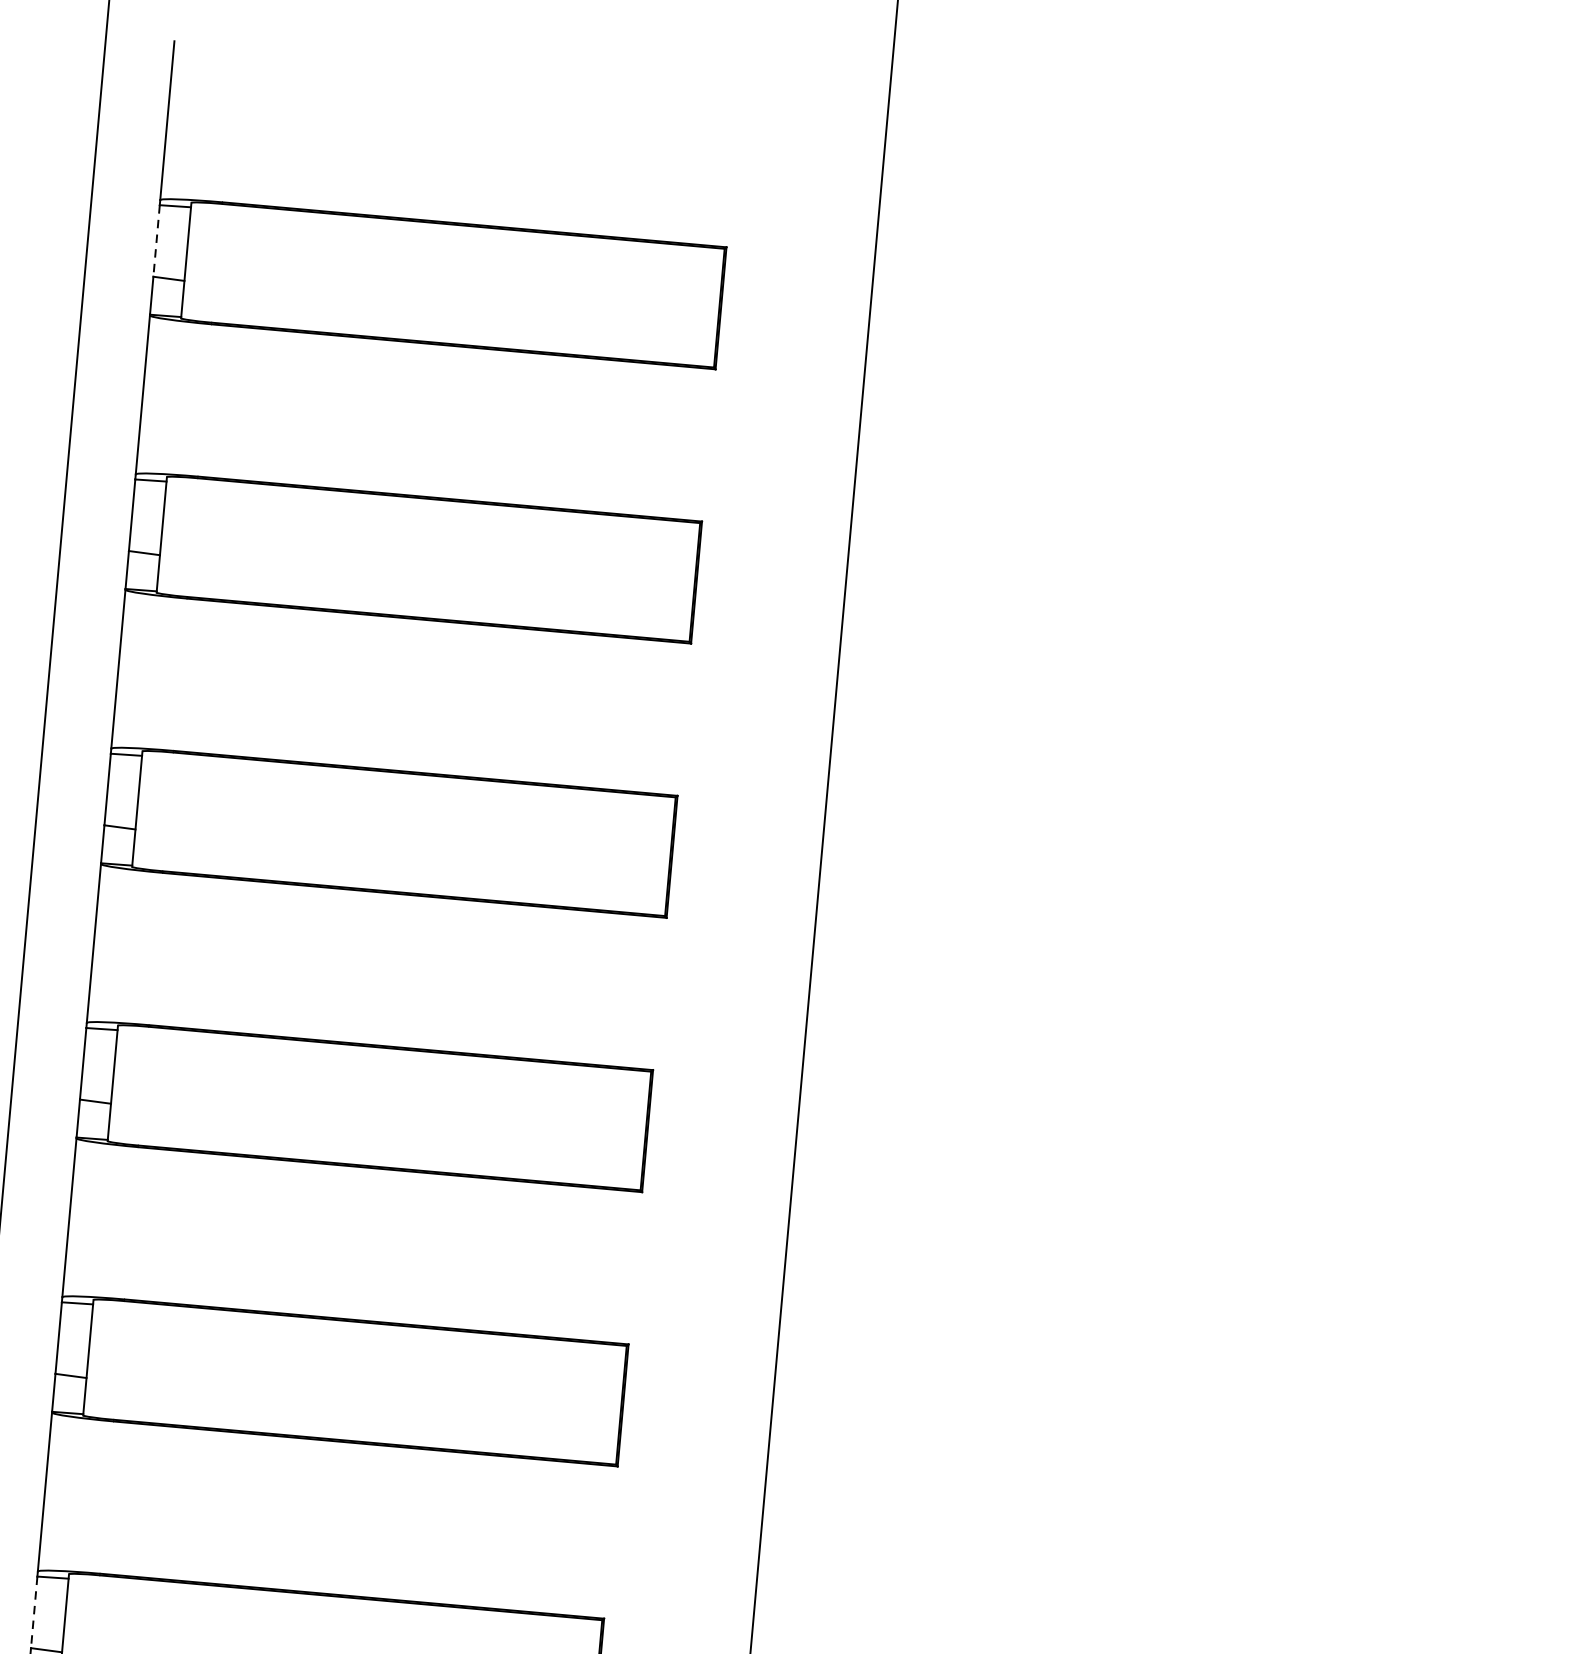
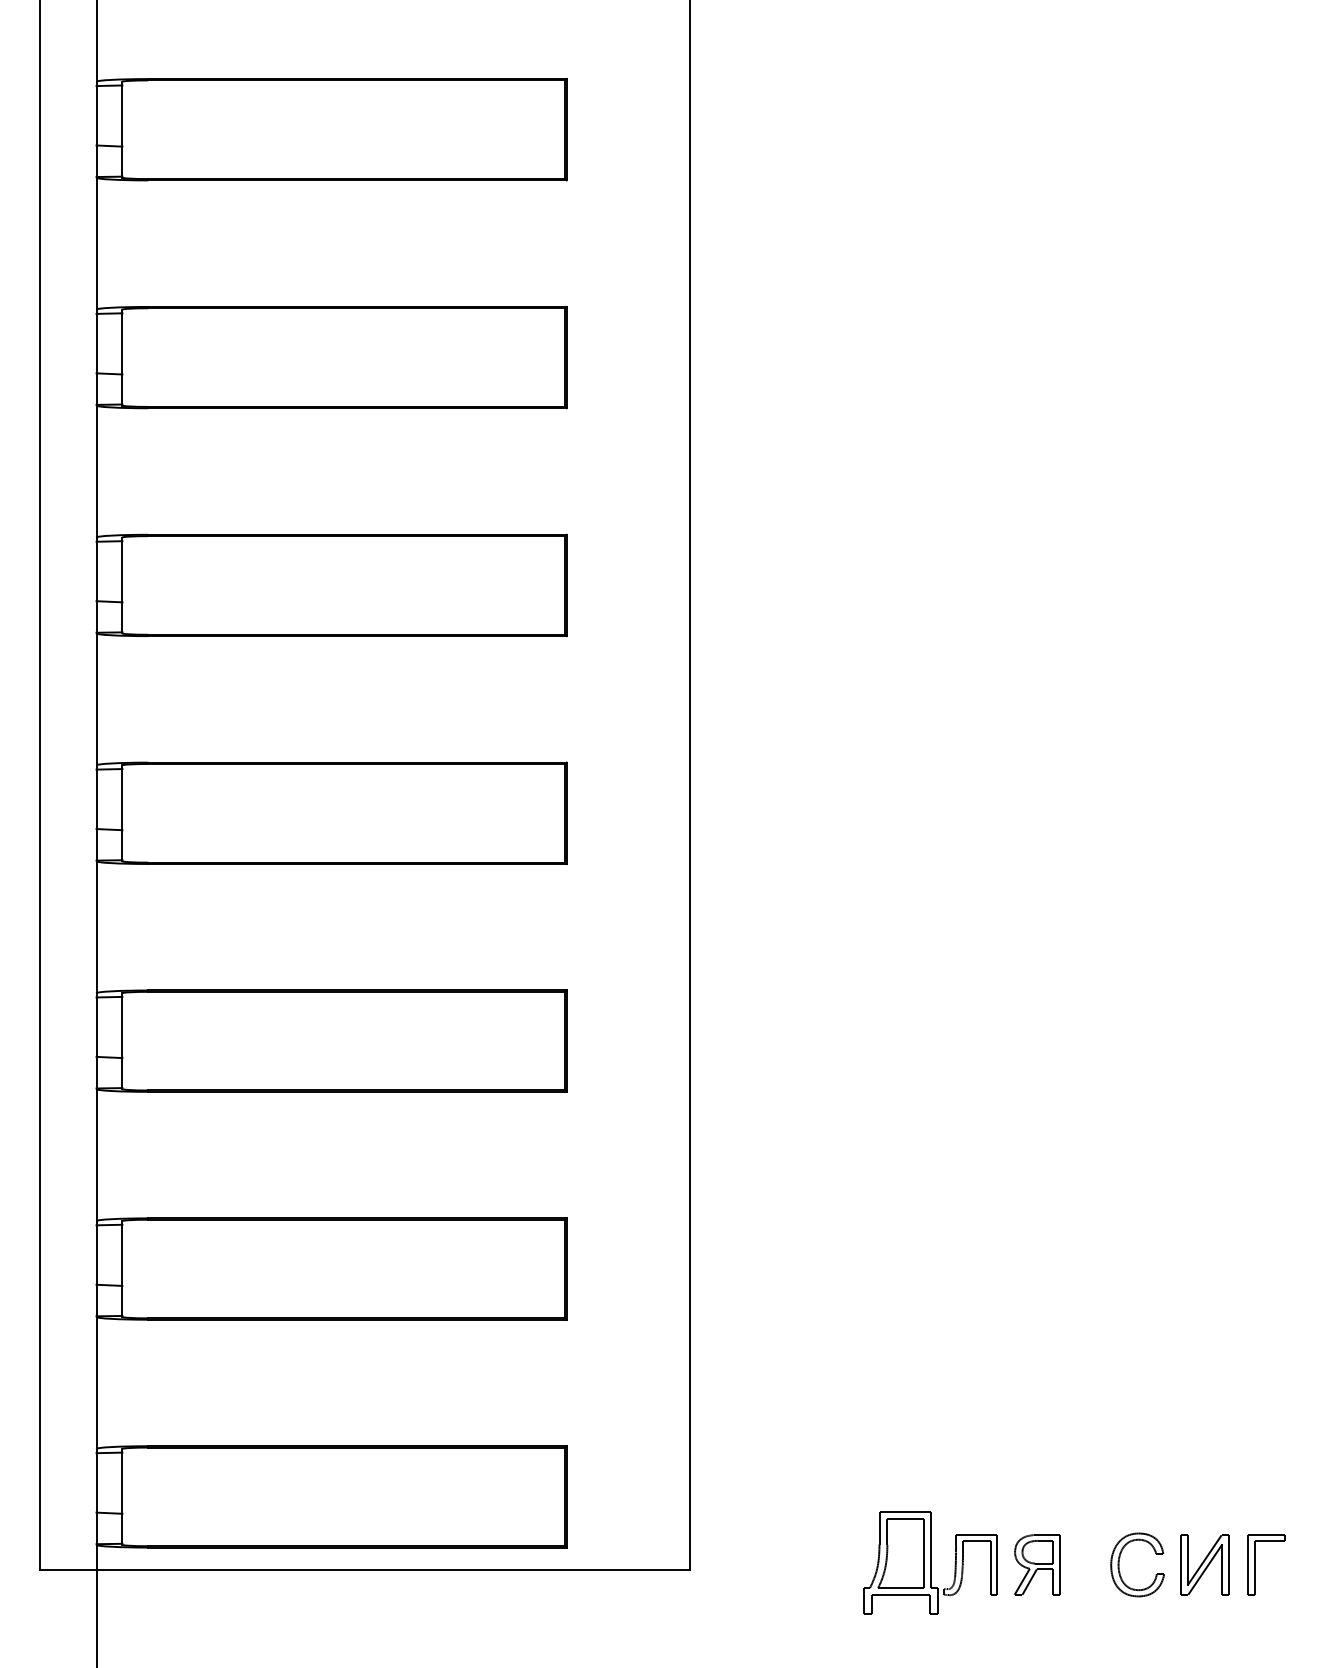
line: (156, 240) -> (96, 115), dashed -> solid
line: (34, 1612) -> (96, 1255), dashed -> solid

